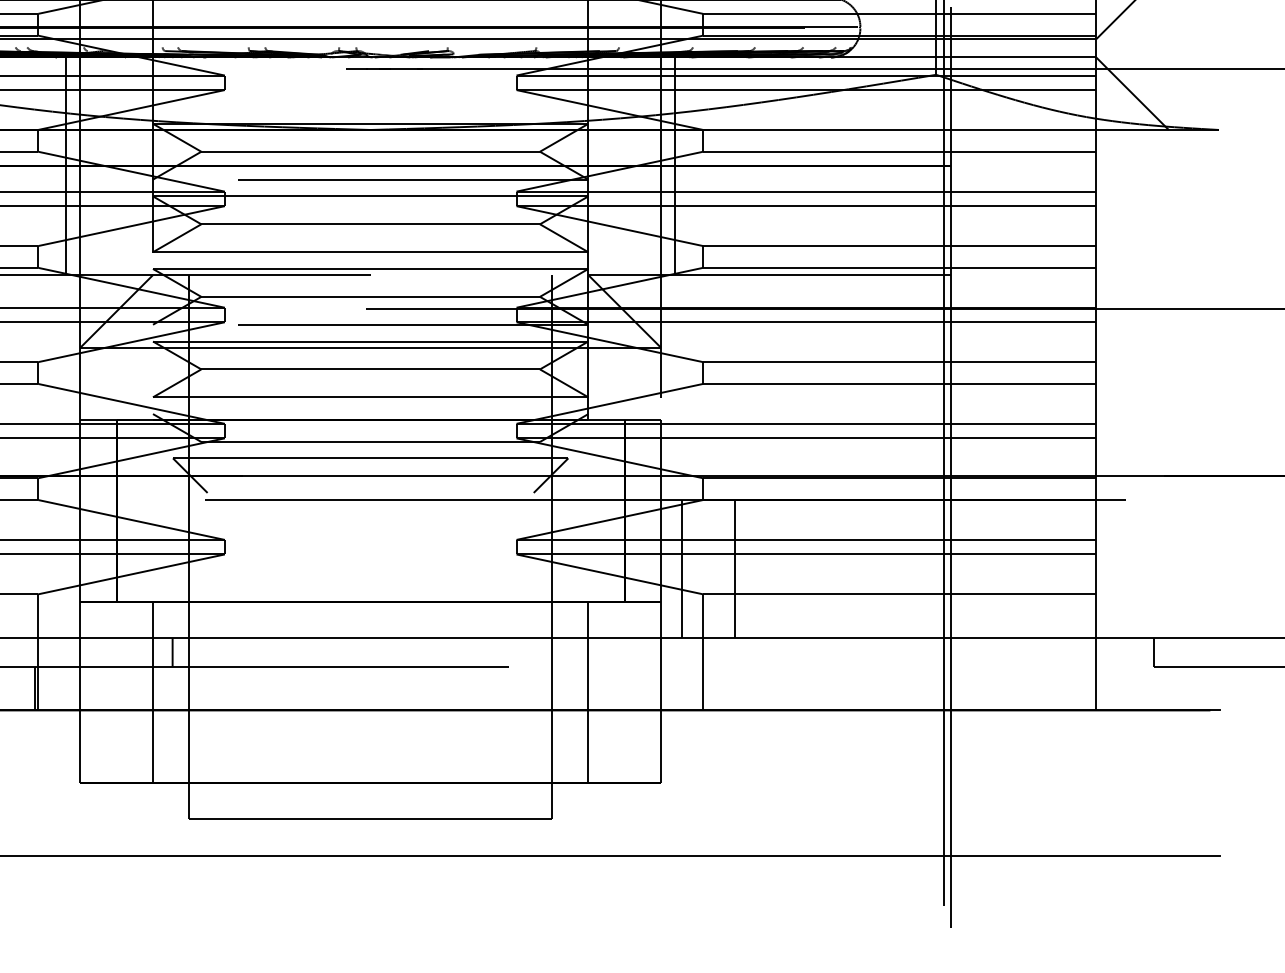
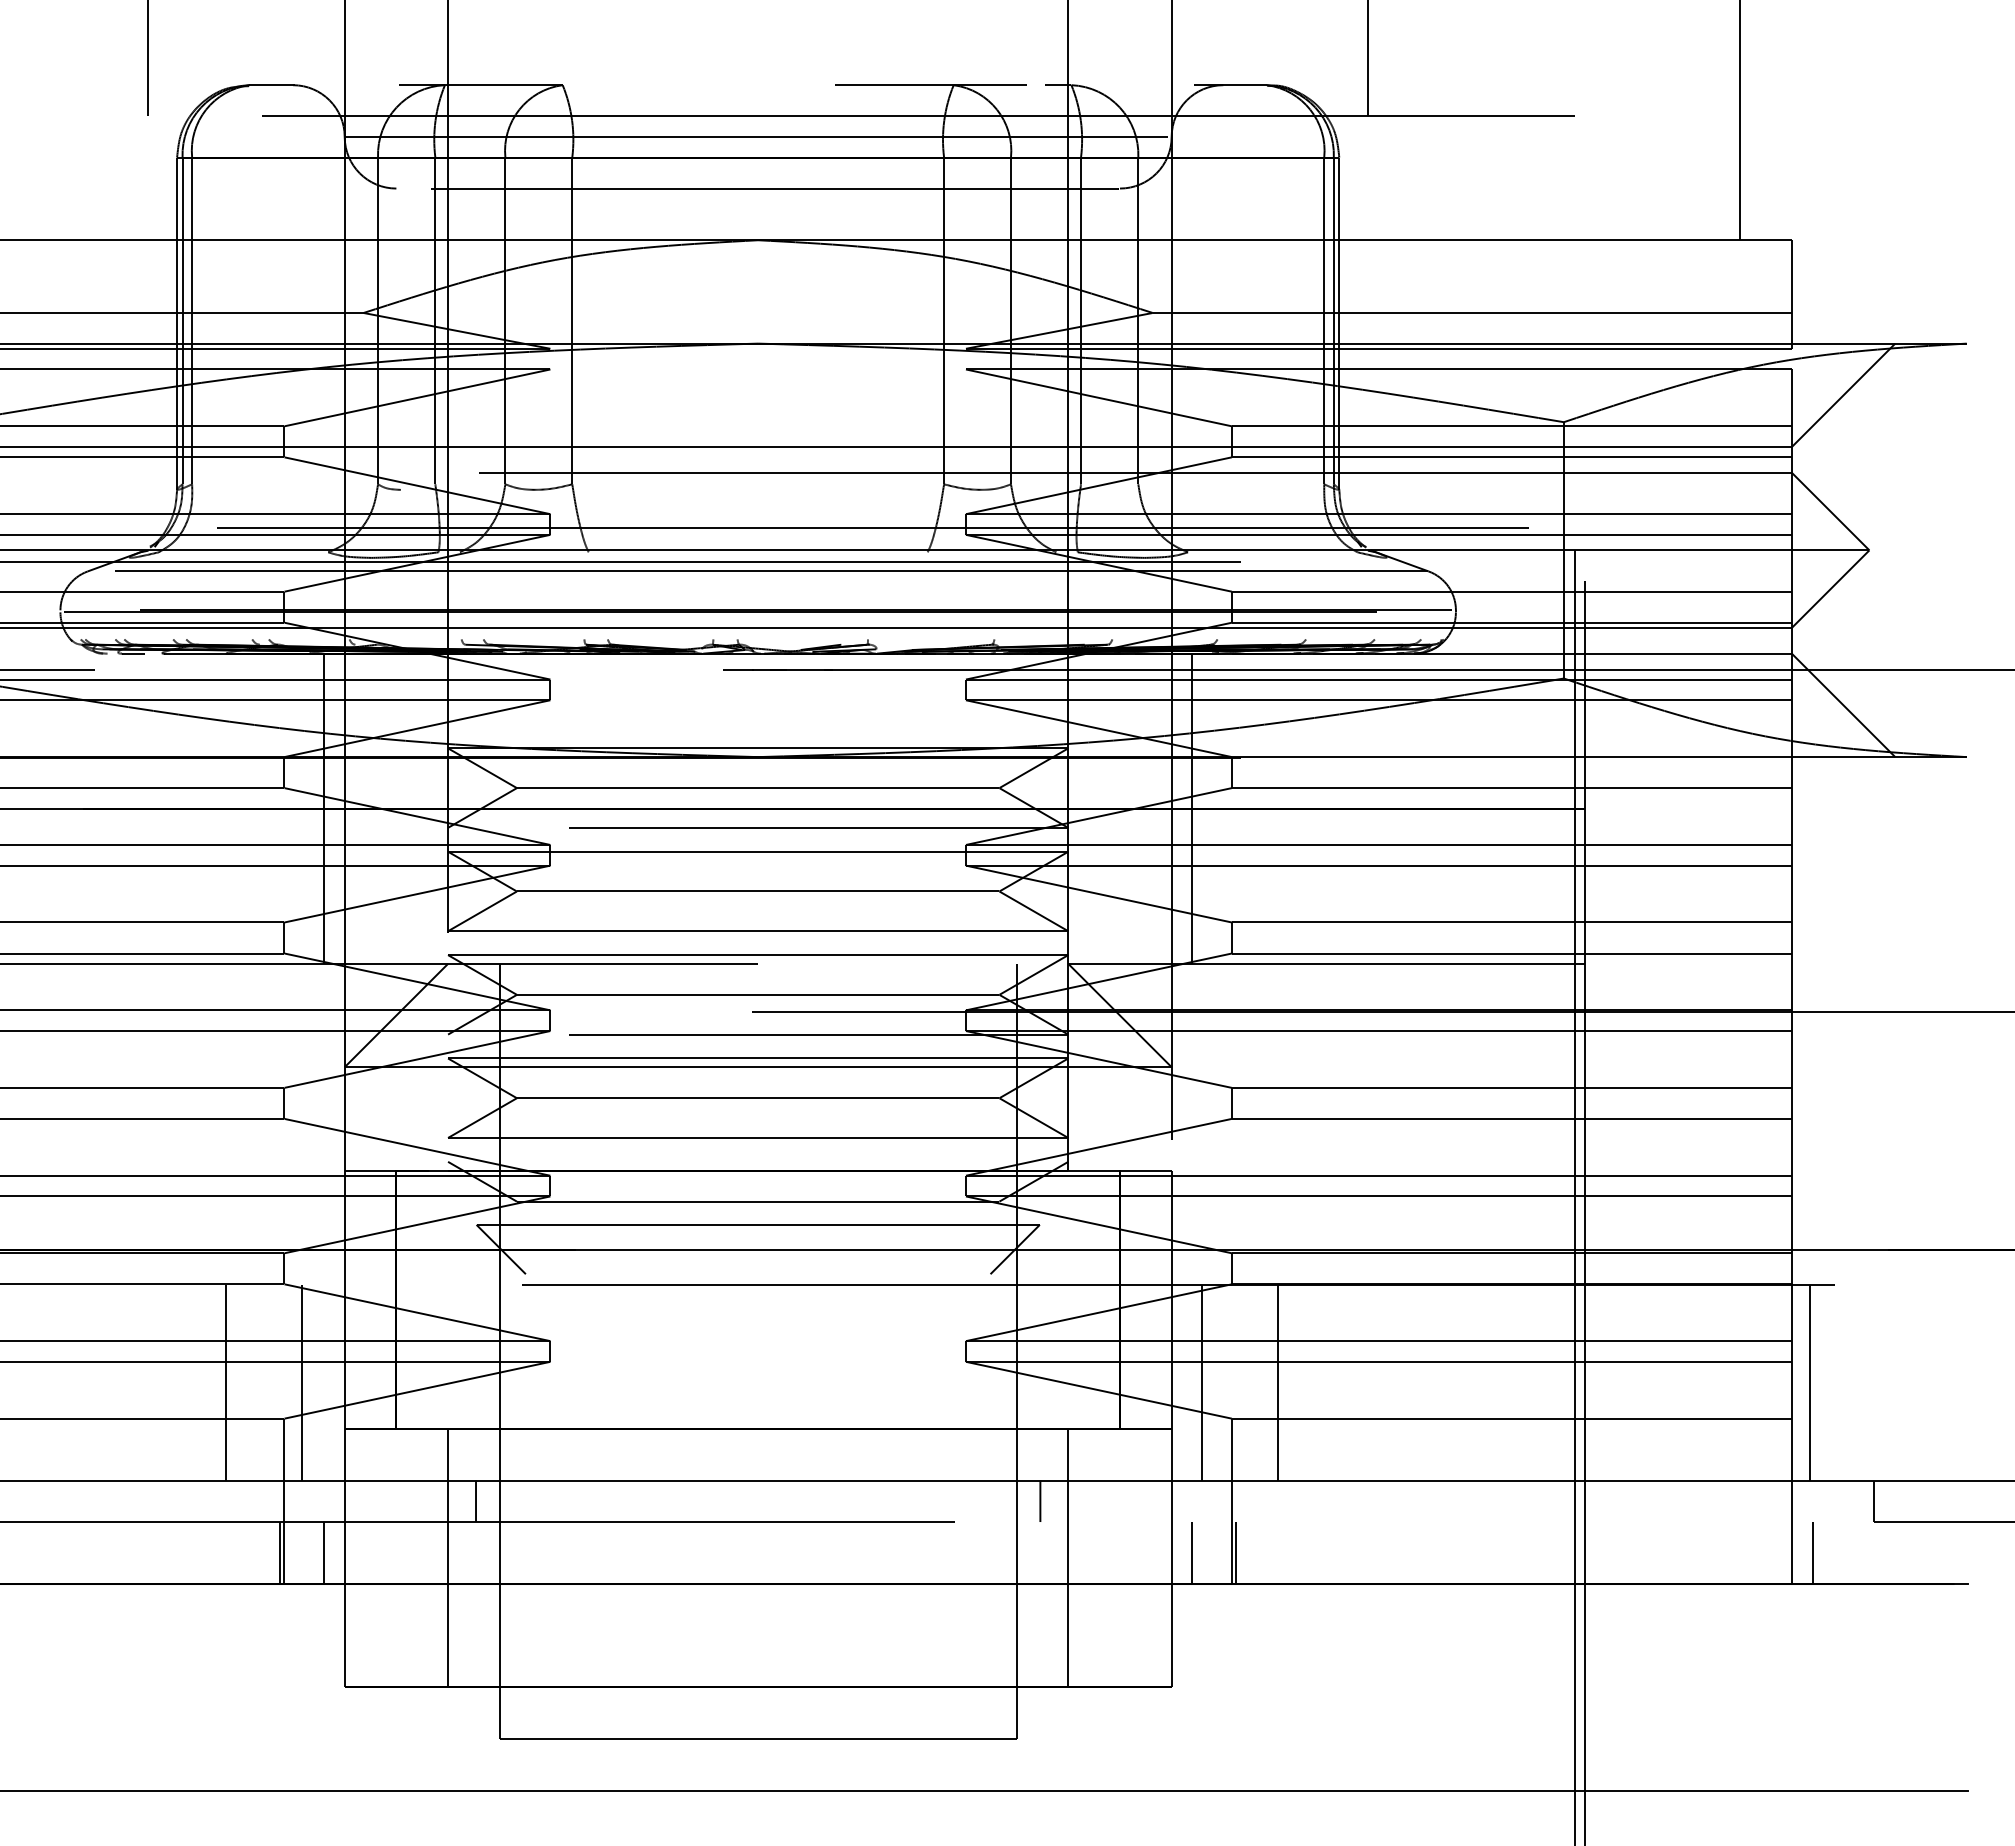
line: (50, 568) -> (301, 1382), added
line: (1109, 568) -> (1810, 1382), added
line: (568, 652) -> (1040, 1501), added
line: (66, 688) -> (324, 1553), added
line: (675, 688) -> (1192, 1553), added
line: (706, 688) -> (1236, 1553), added
line: (1110, 688) -> (1812, 1553), added

